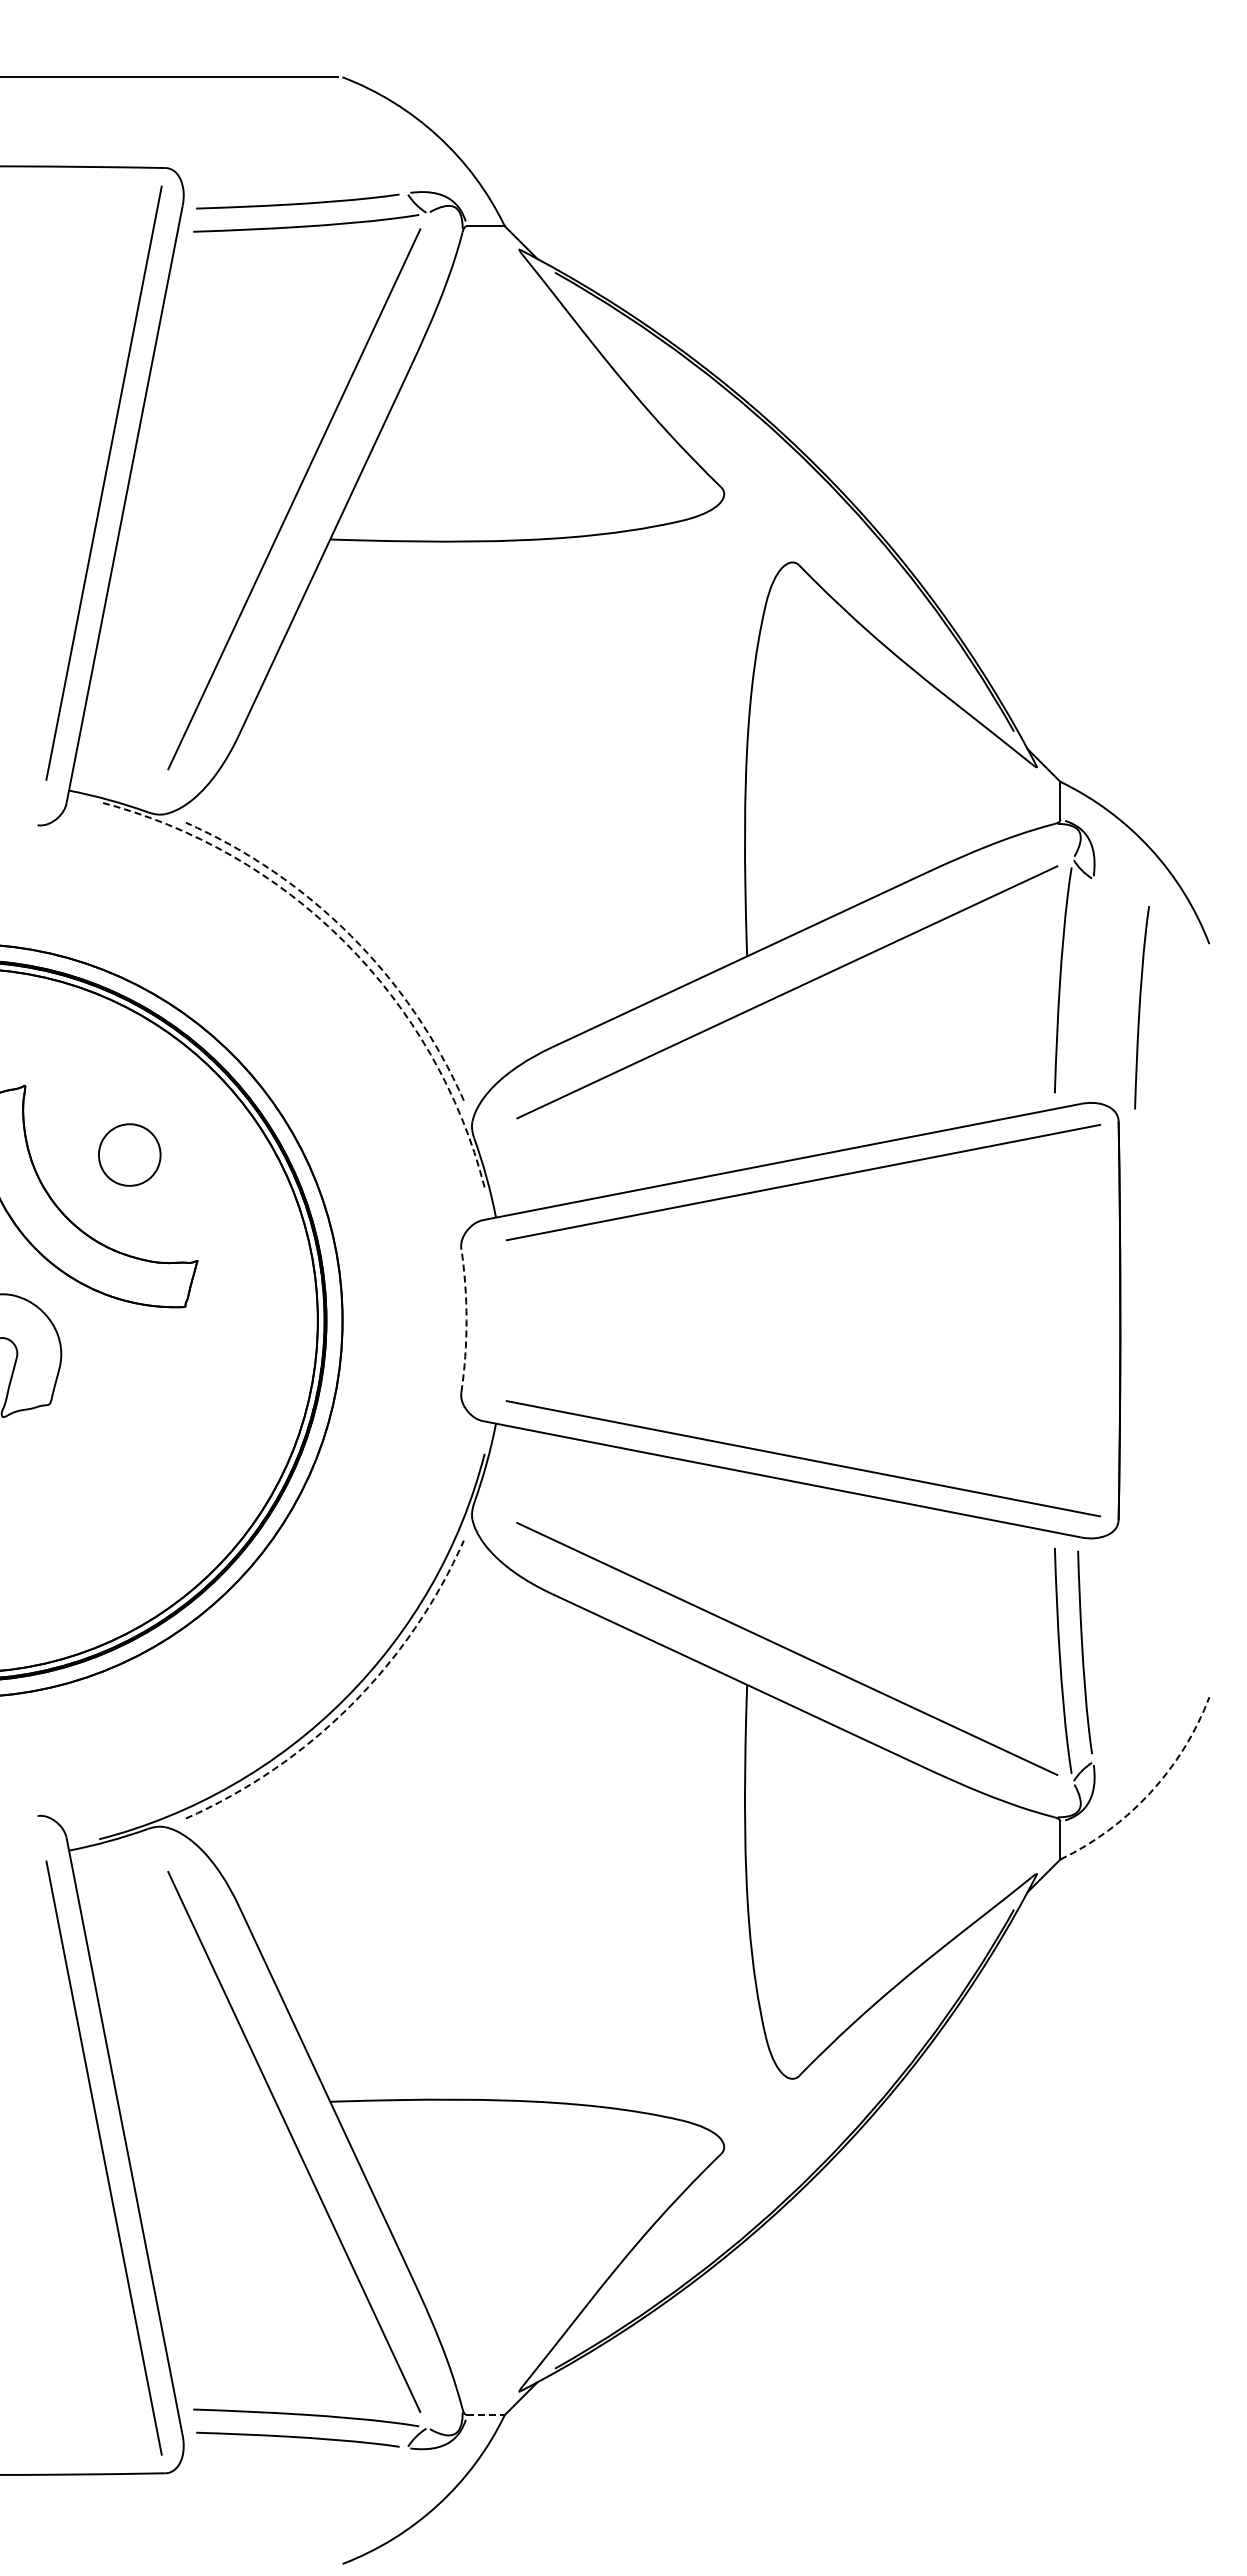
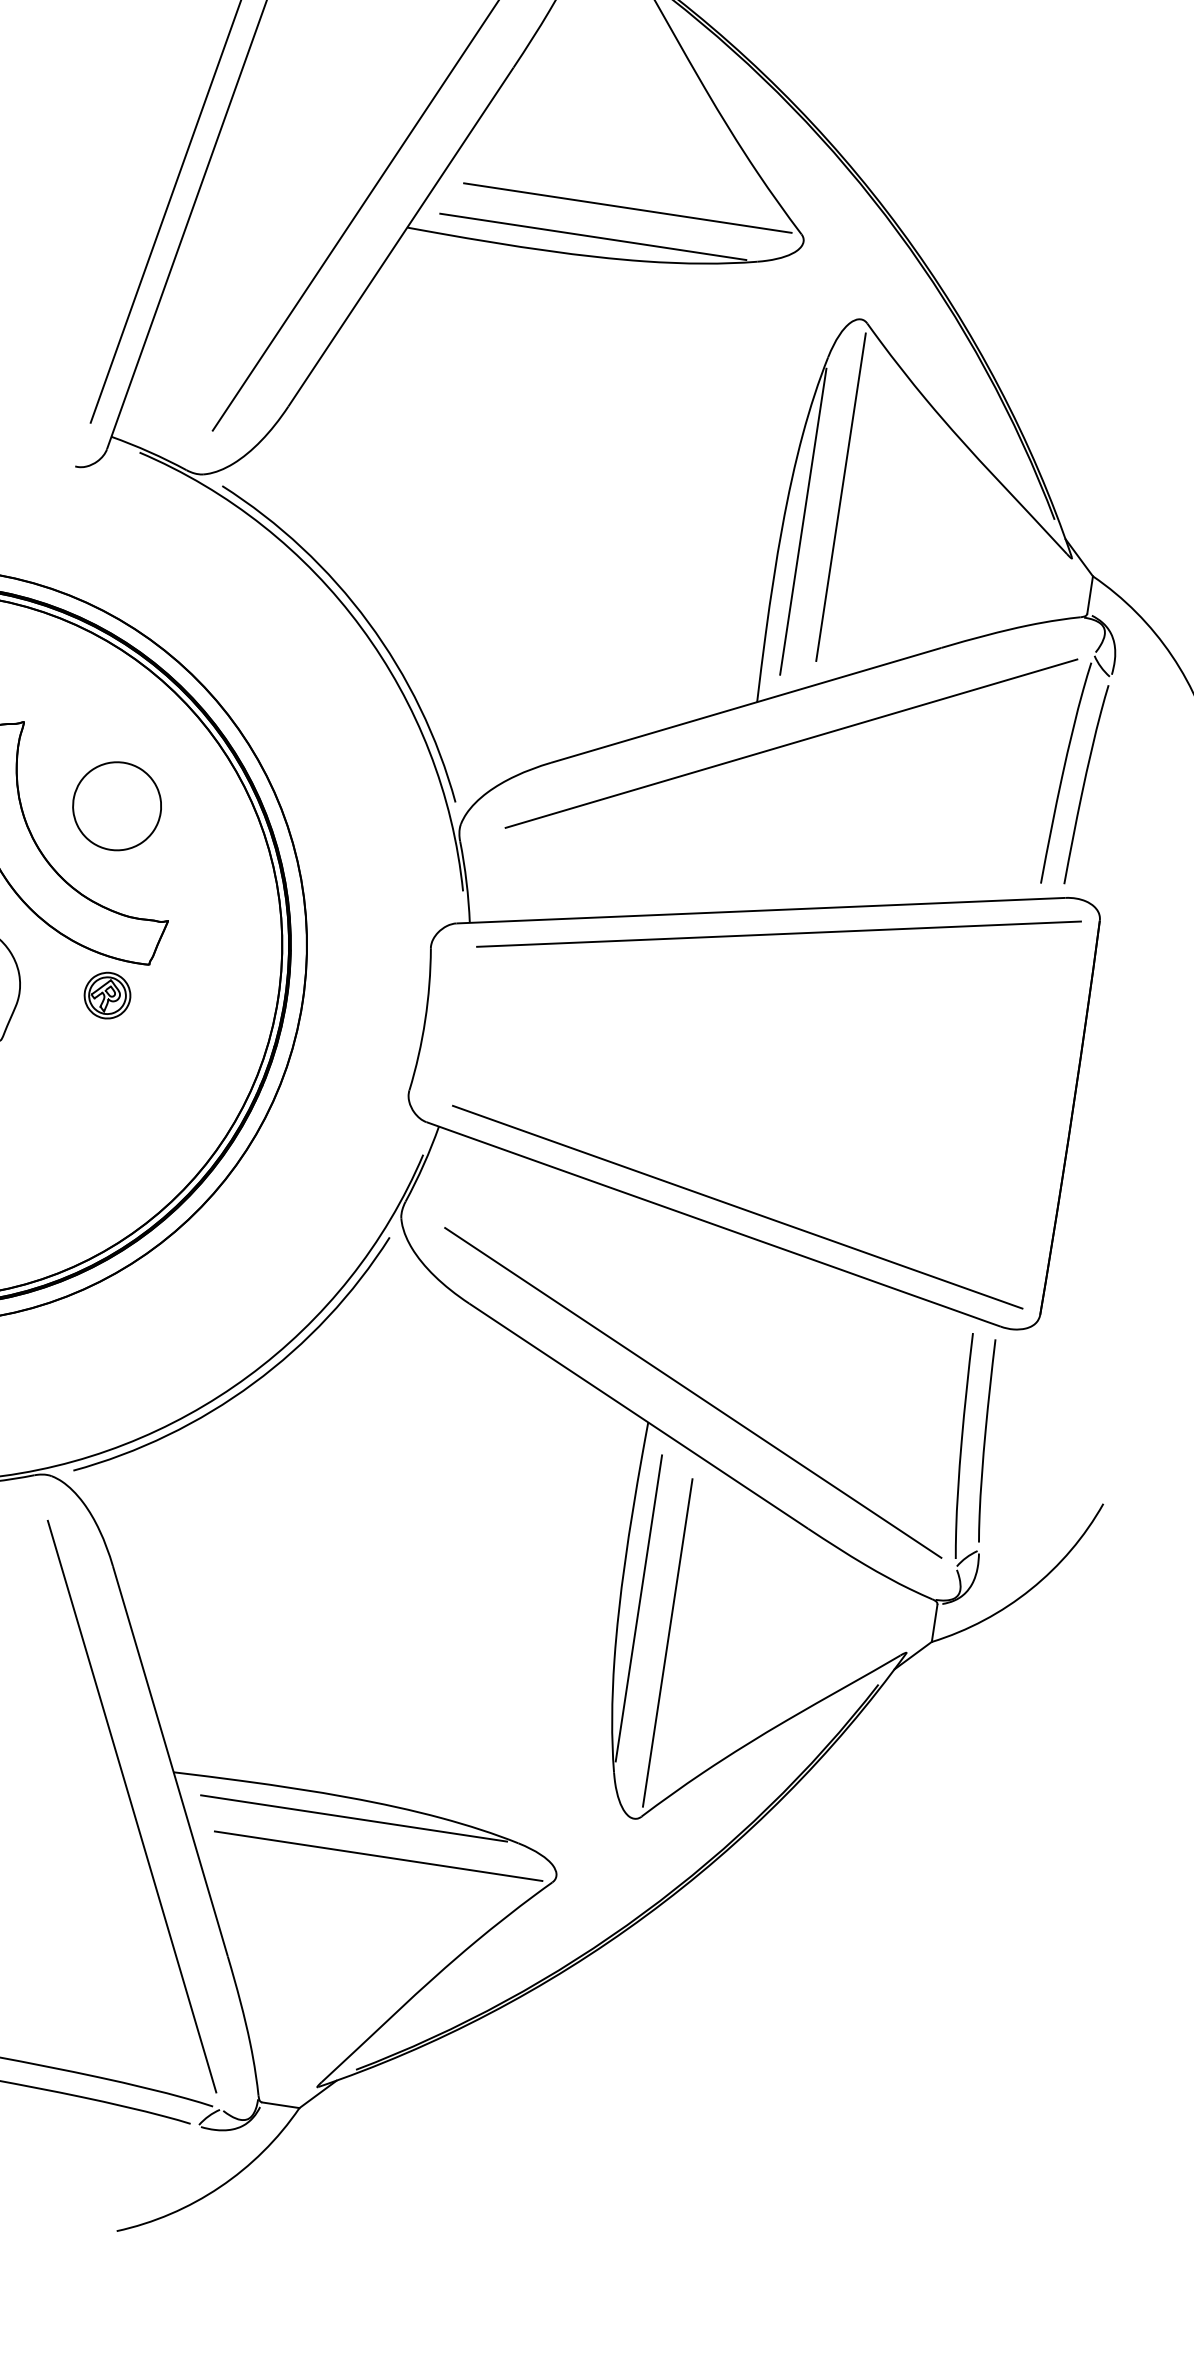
line: (545, 487) -> (627, 208), added
line: (515, 520) -> (593, 236), added
line: (799, 740) -> (841, 496), added
line: (765, 770) -> (803, 521), added
arc: (350, 935) -> (368, 622), dashed -> solid
arc: (344, 942) -> (361, 628), dashed -> solid
curve: (1140, 1007) -> (1084, 784), moved
part: (129, 1154) -> (116, 805), size x1.43
arc: (466, 1320) -> (425, 1020), dashed -> solid
part: (148, 1343) -> (107, 995), added
arc: (350, 1705) -> (252, 1383), dashed -> solid
arc: (1150, 1792) -> (1030, 1589), dashed -> solid
line: (765, 1869) -> (638, 1607), added
line: (799, 1899) -> (667, 1642), added
line: (515, 2120) -> (354, 1818), added
line: (545, 2154) -> (378, 1856), added
line: (486, 2414) -> (281, 2104), dashed -> solid

